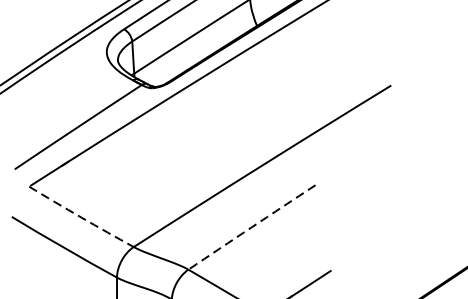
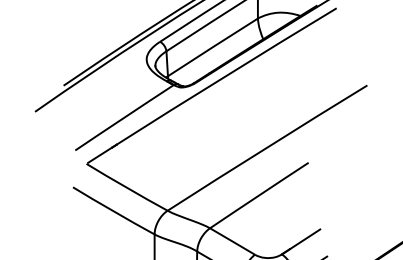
arc: (80, 217) -> (126, 187), dashed -> solid
arc: (252, 227) -> (259, 195), dashed -> solid

